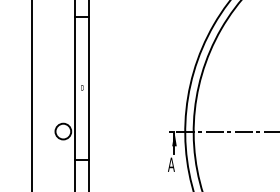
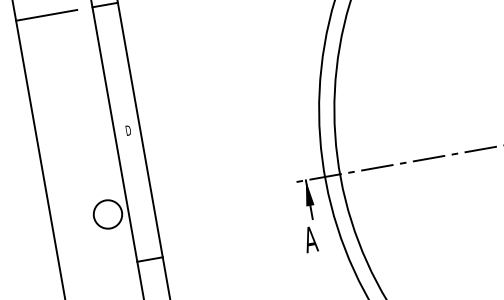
line: (48, 17) -> (45, 16), added

